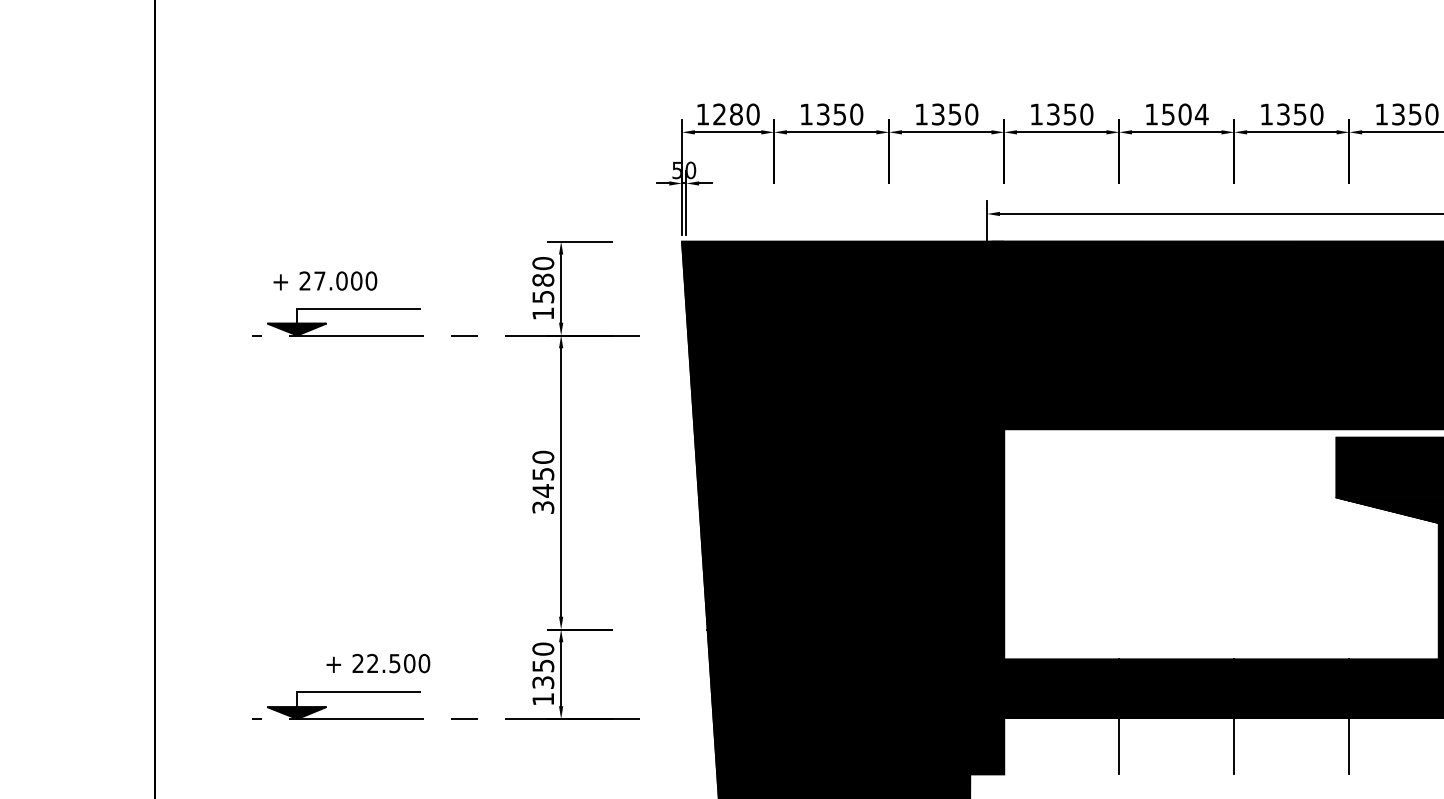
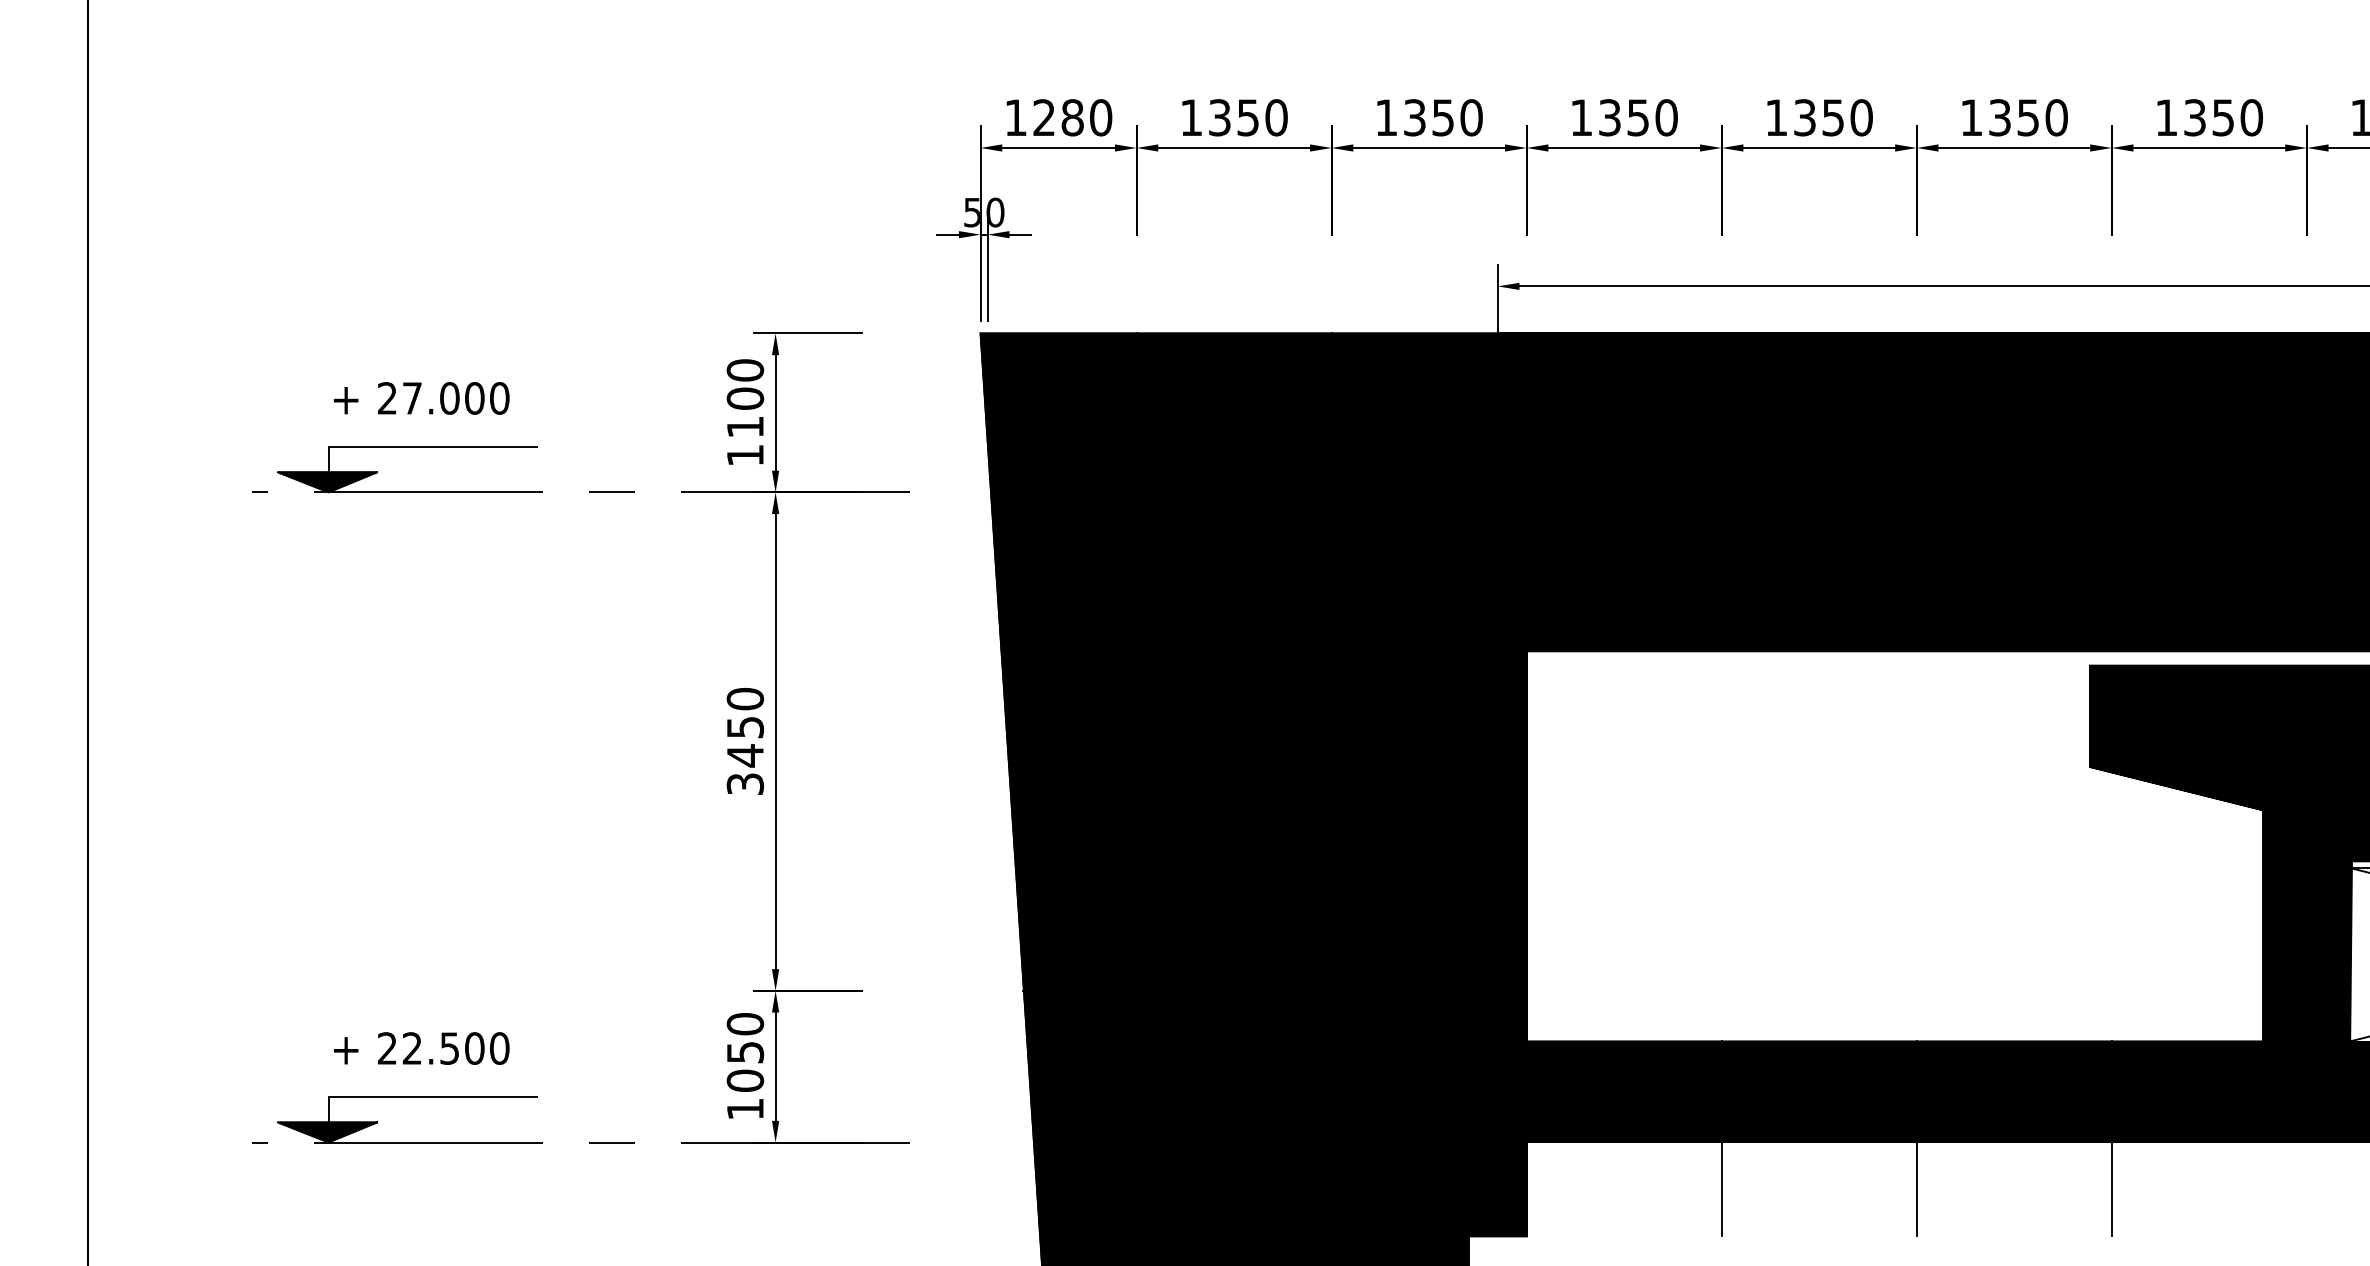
text: (1185, 114) -> (1833, 117), 1504 -> 1350
text: (325, 280) -> (421, 397), moved
text: (543, 288) -> (745, 412), 1580 -> 1100
text: (378, 663) -> (421, 1048), moved
text: (543, 682) -> (745, 1080), 1350 -> 1050

